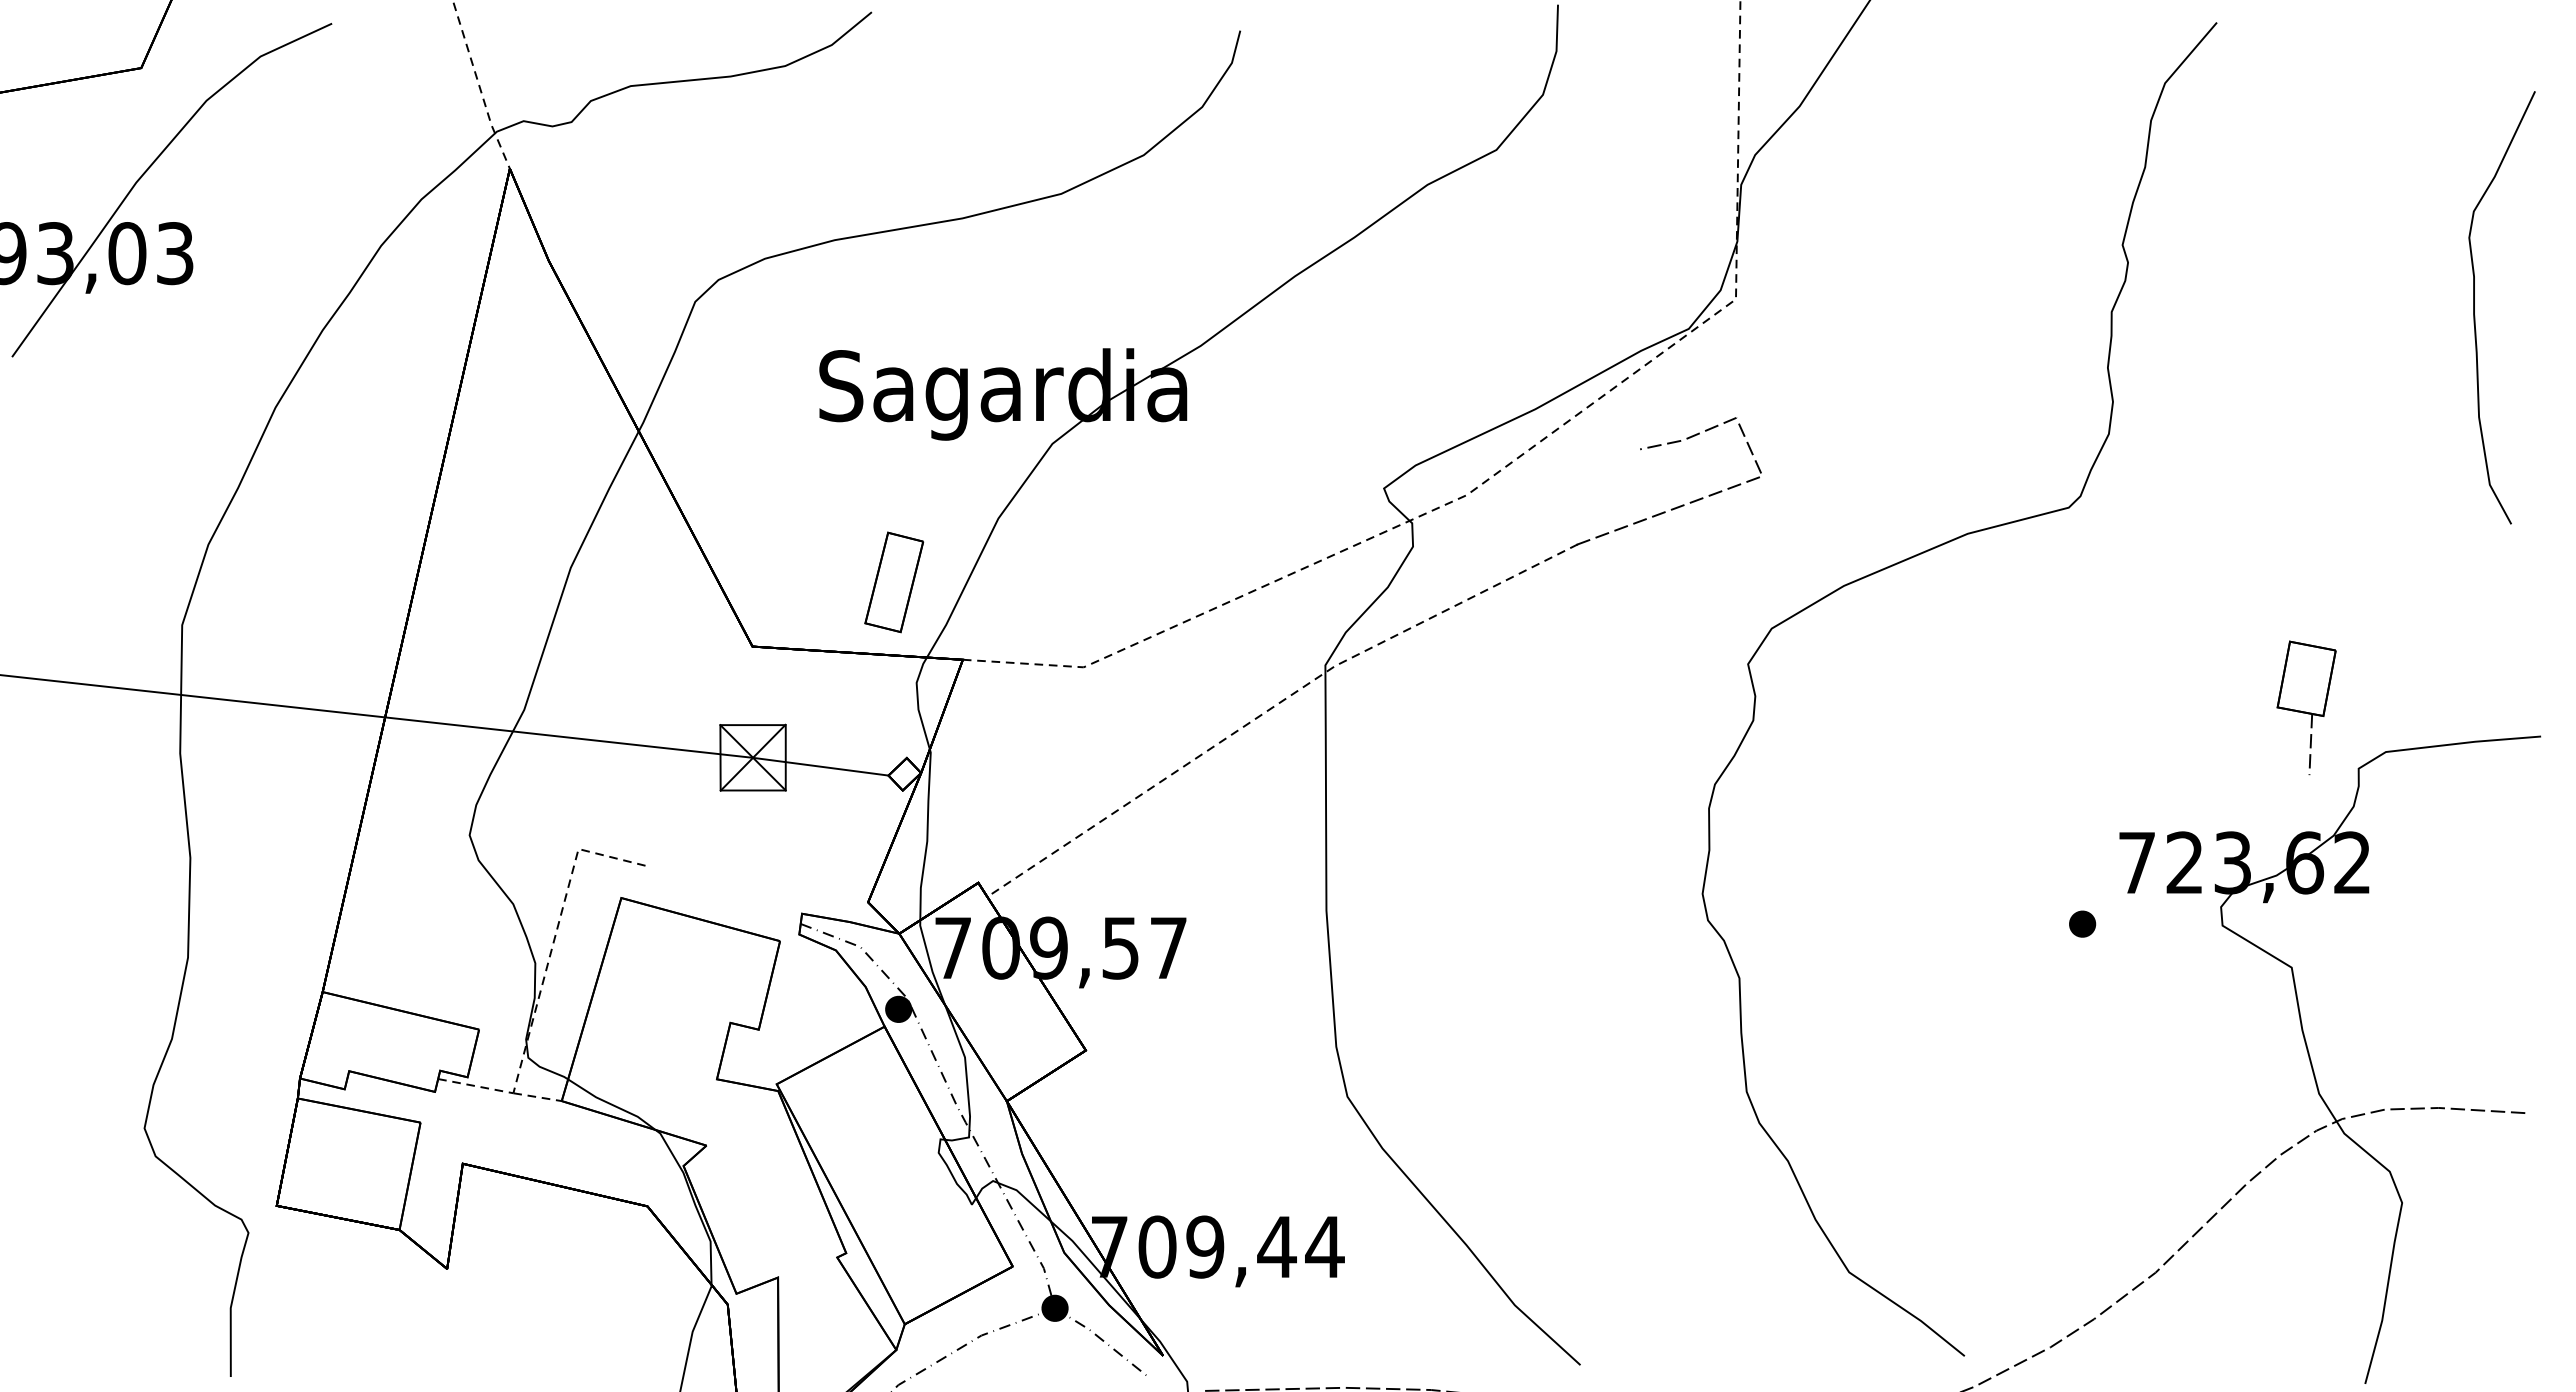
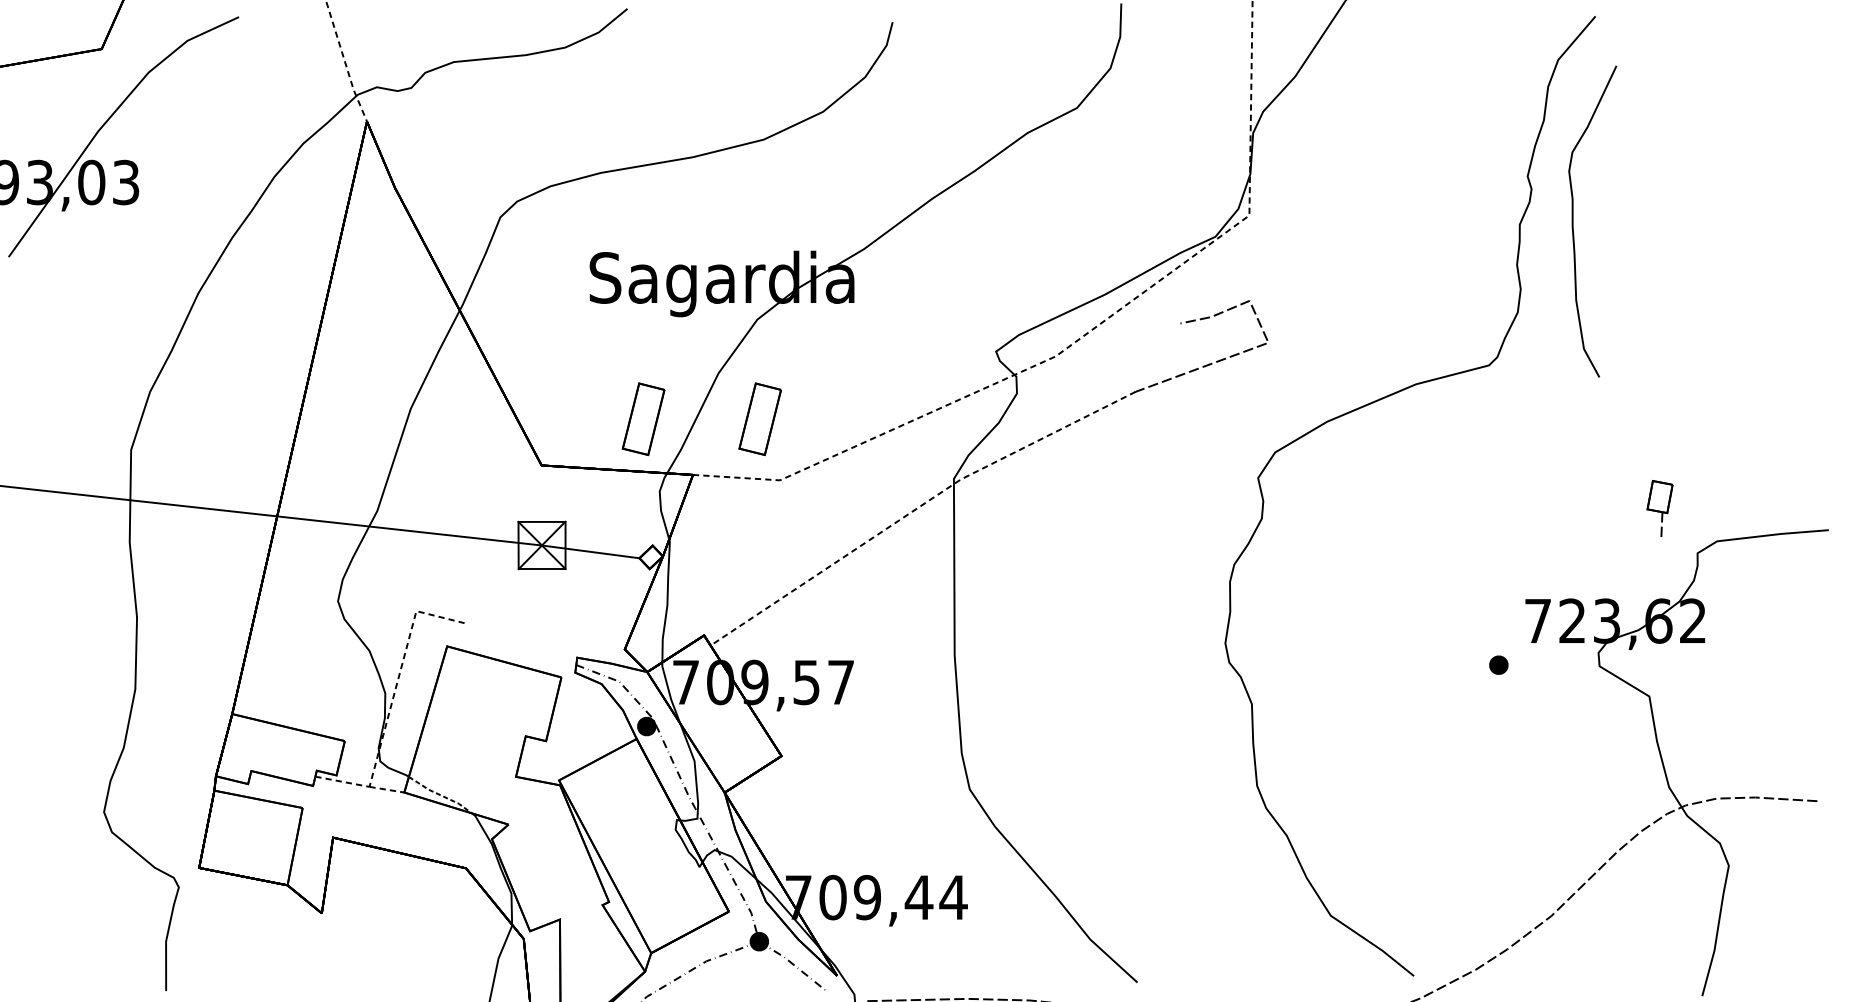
curve: (2474, 307) -> (1572, 221), moved
part: (1056, 582) -> (760, 419), added
part: (2306, 707) -> (1660, 509), size x0.6
line: (612, 1104) -> (440, 794), solid -> dashed

